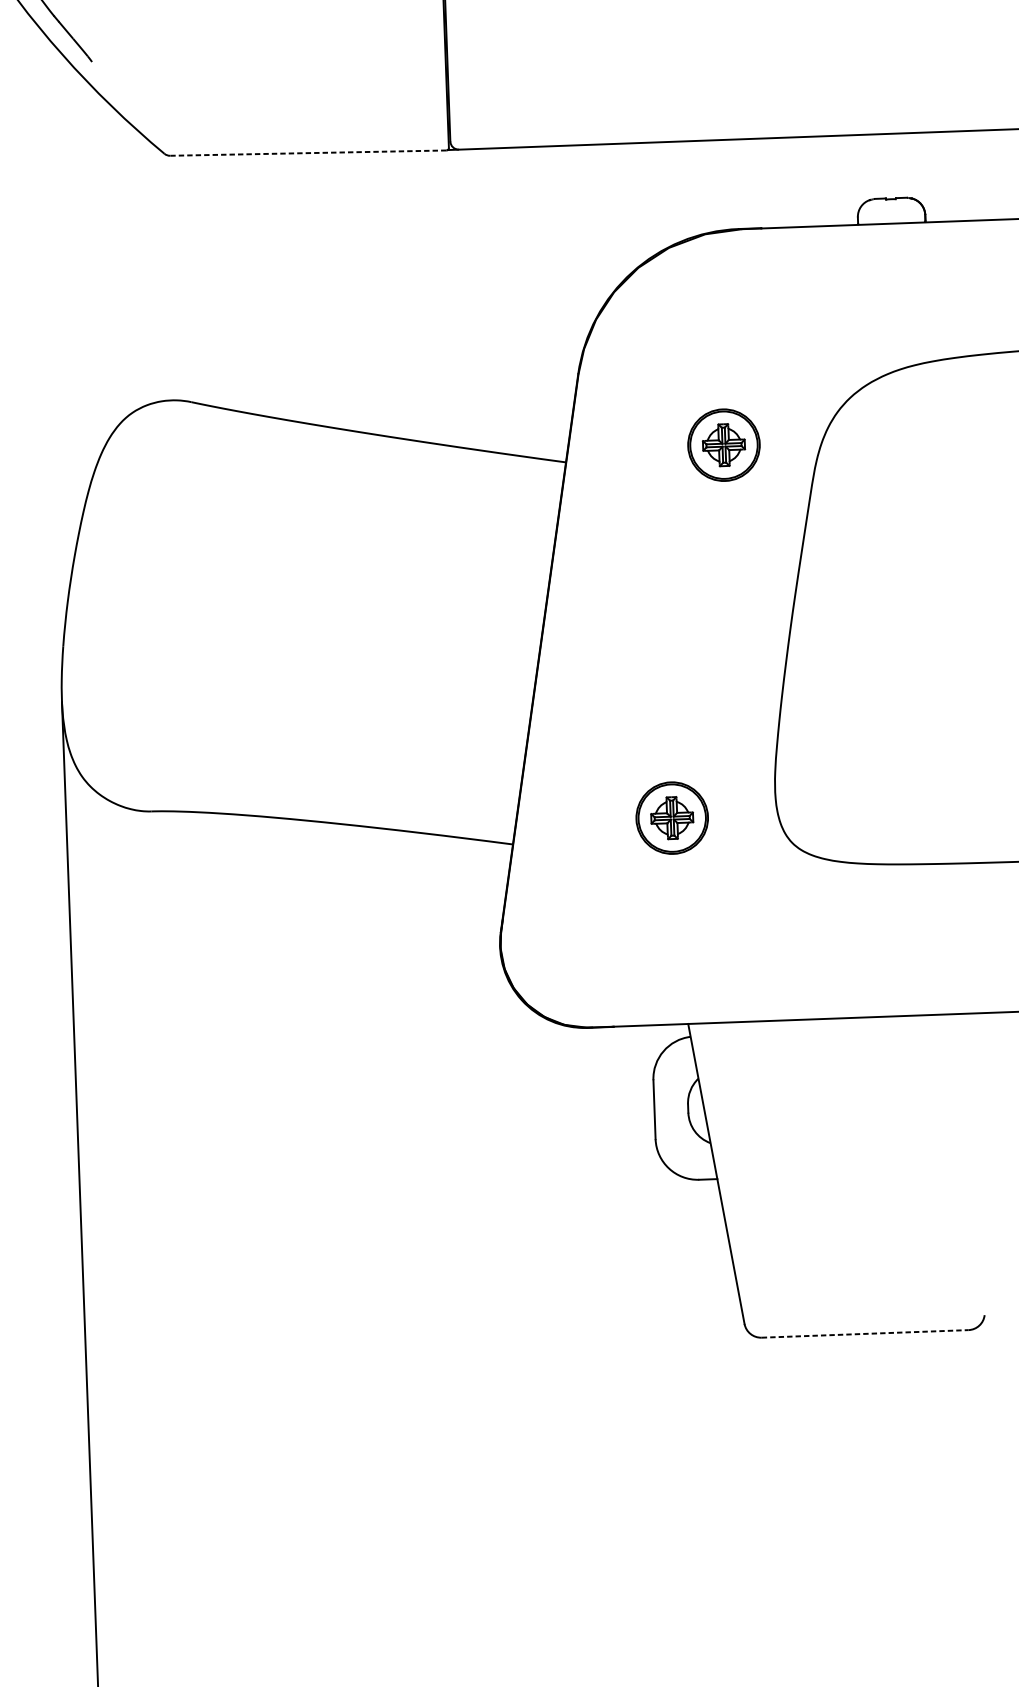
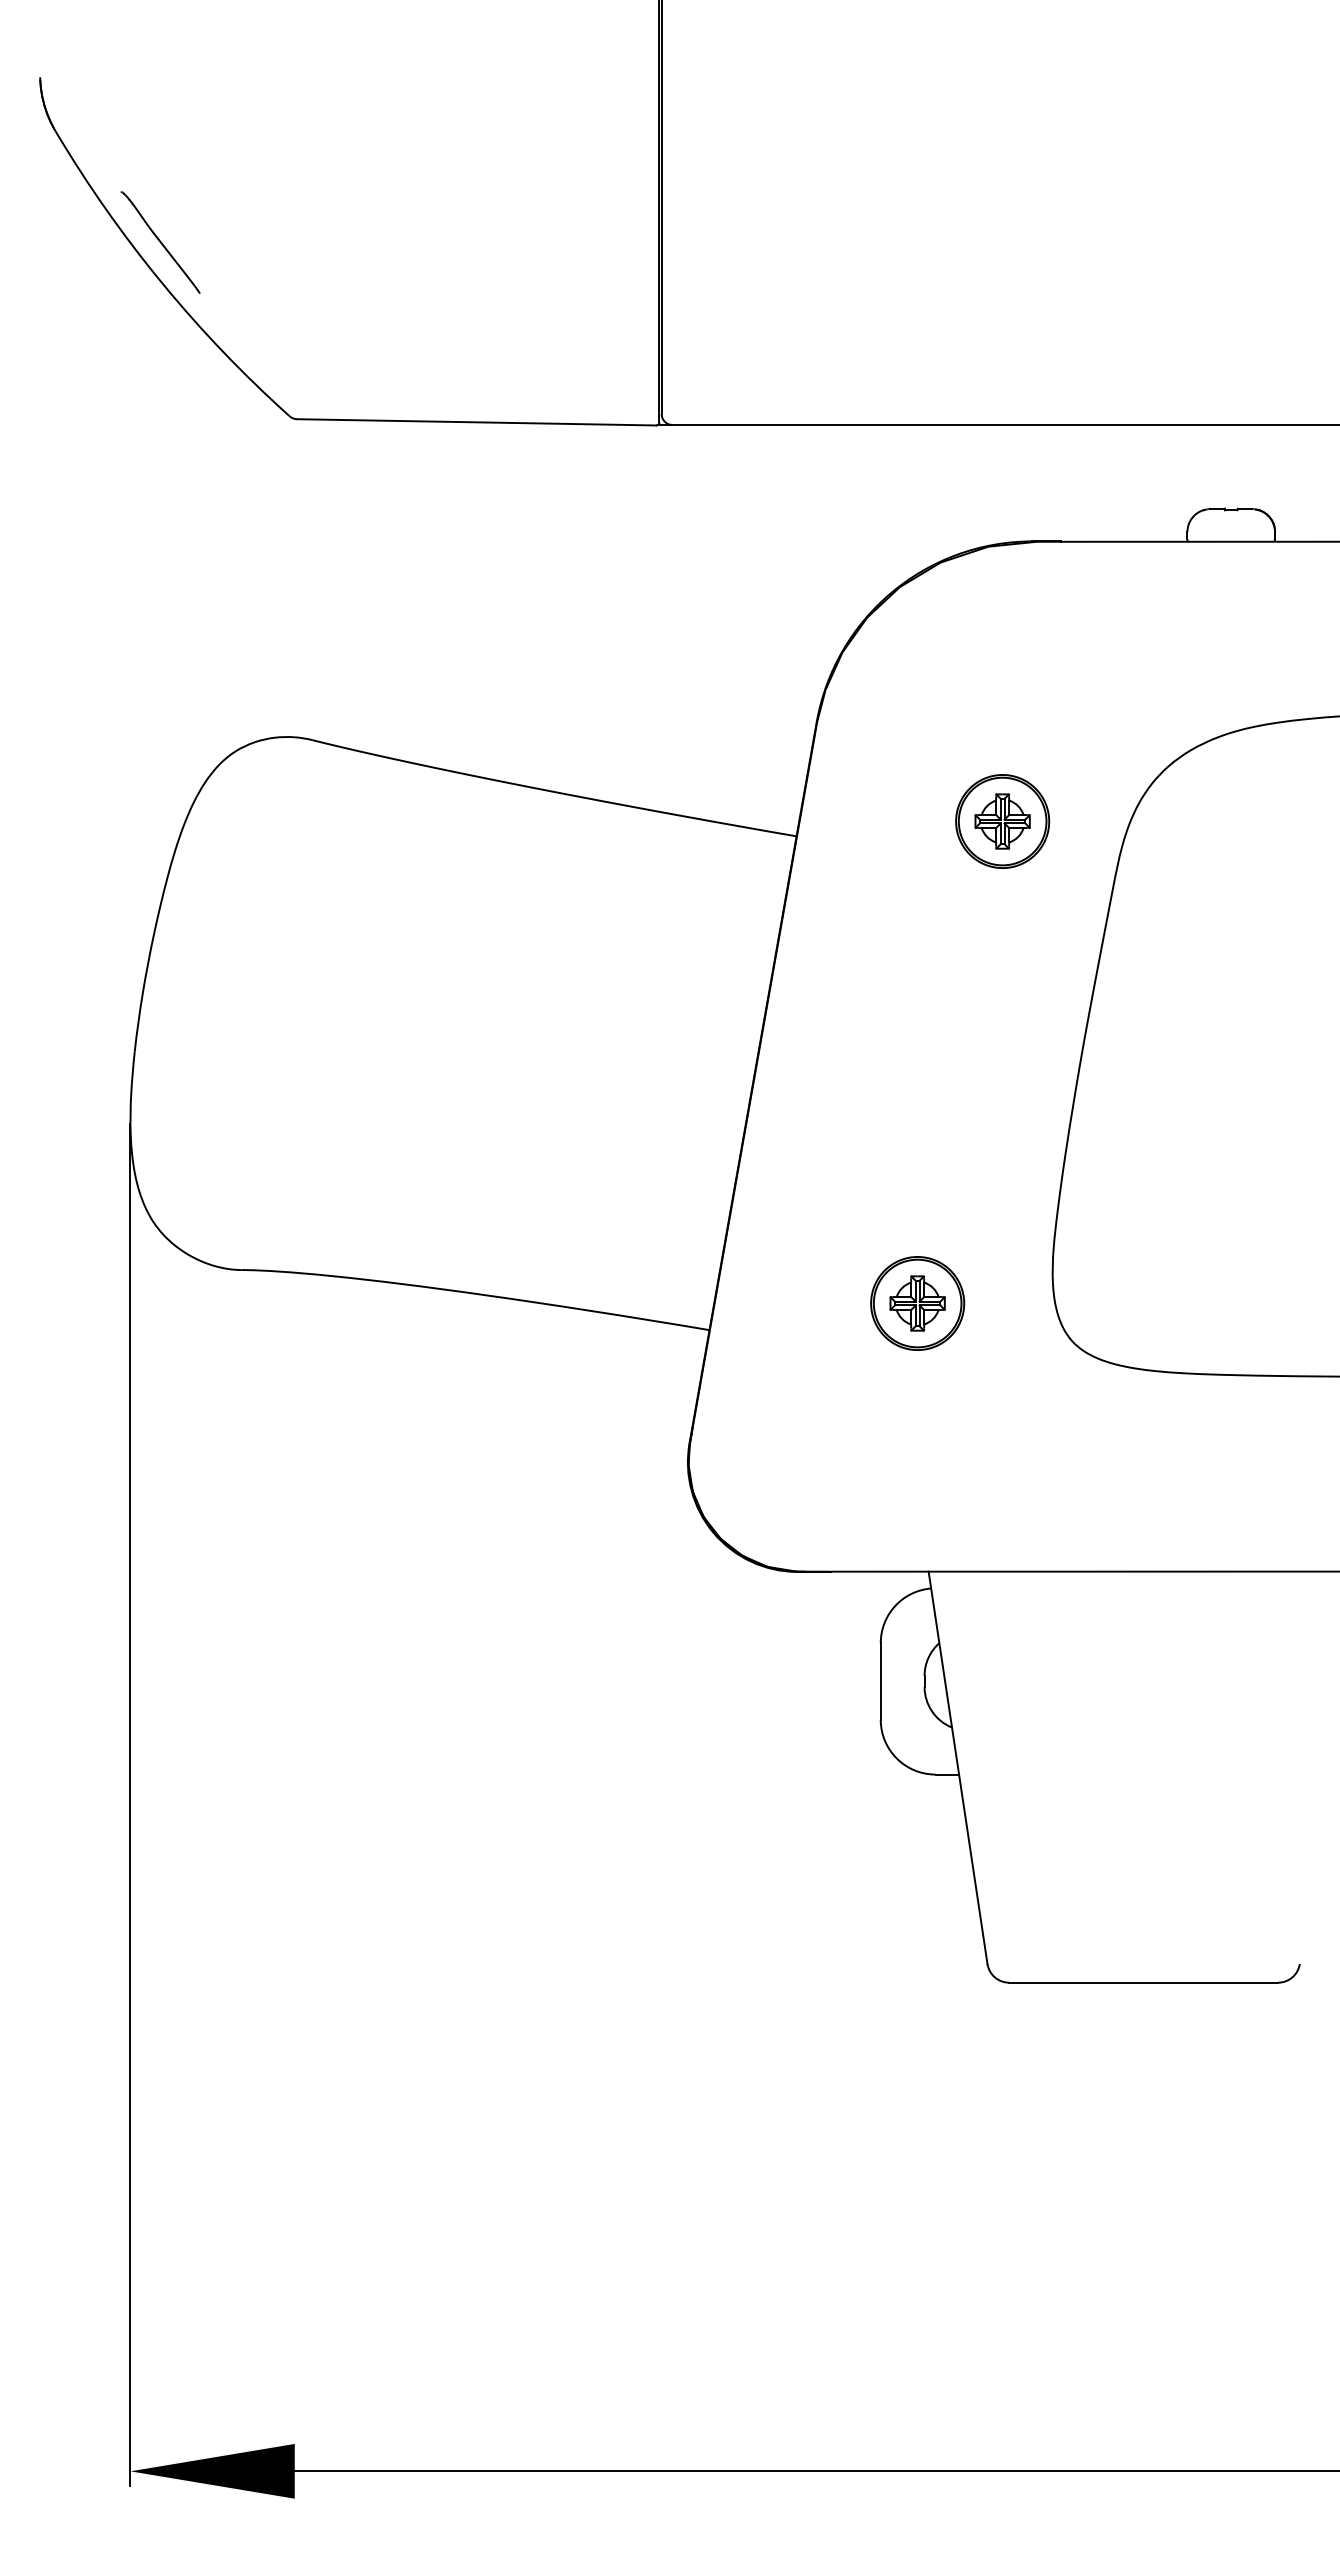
line: (308, 153) -> (476, 422), dashed -> solid
line: (865, 1333) -> (1144, 1982), dashed -> solid

